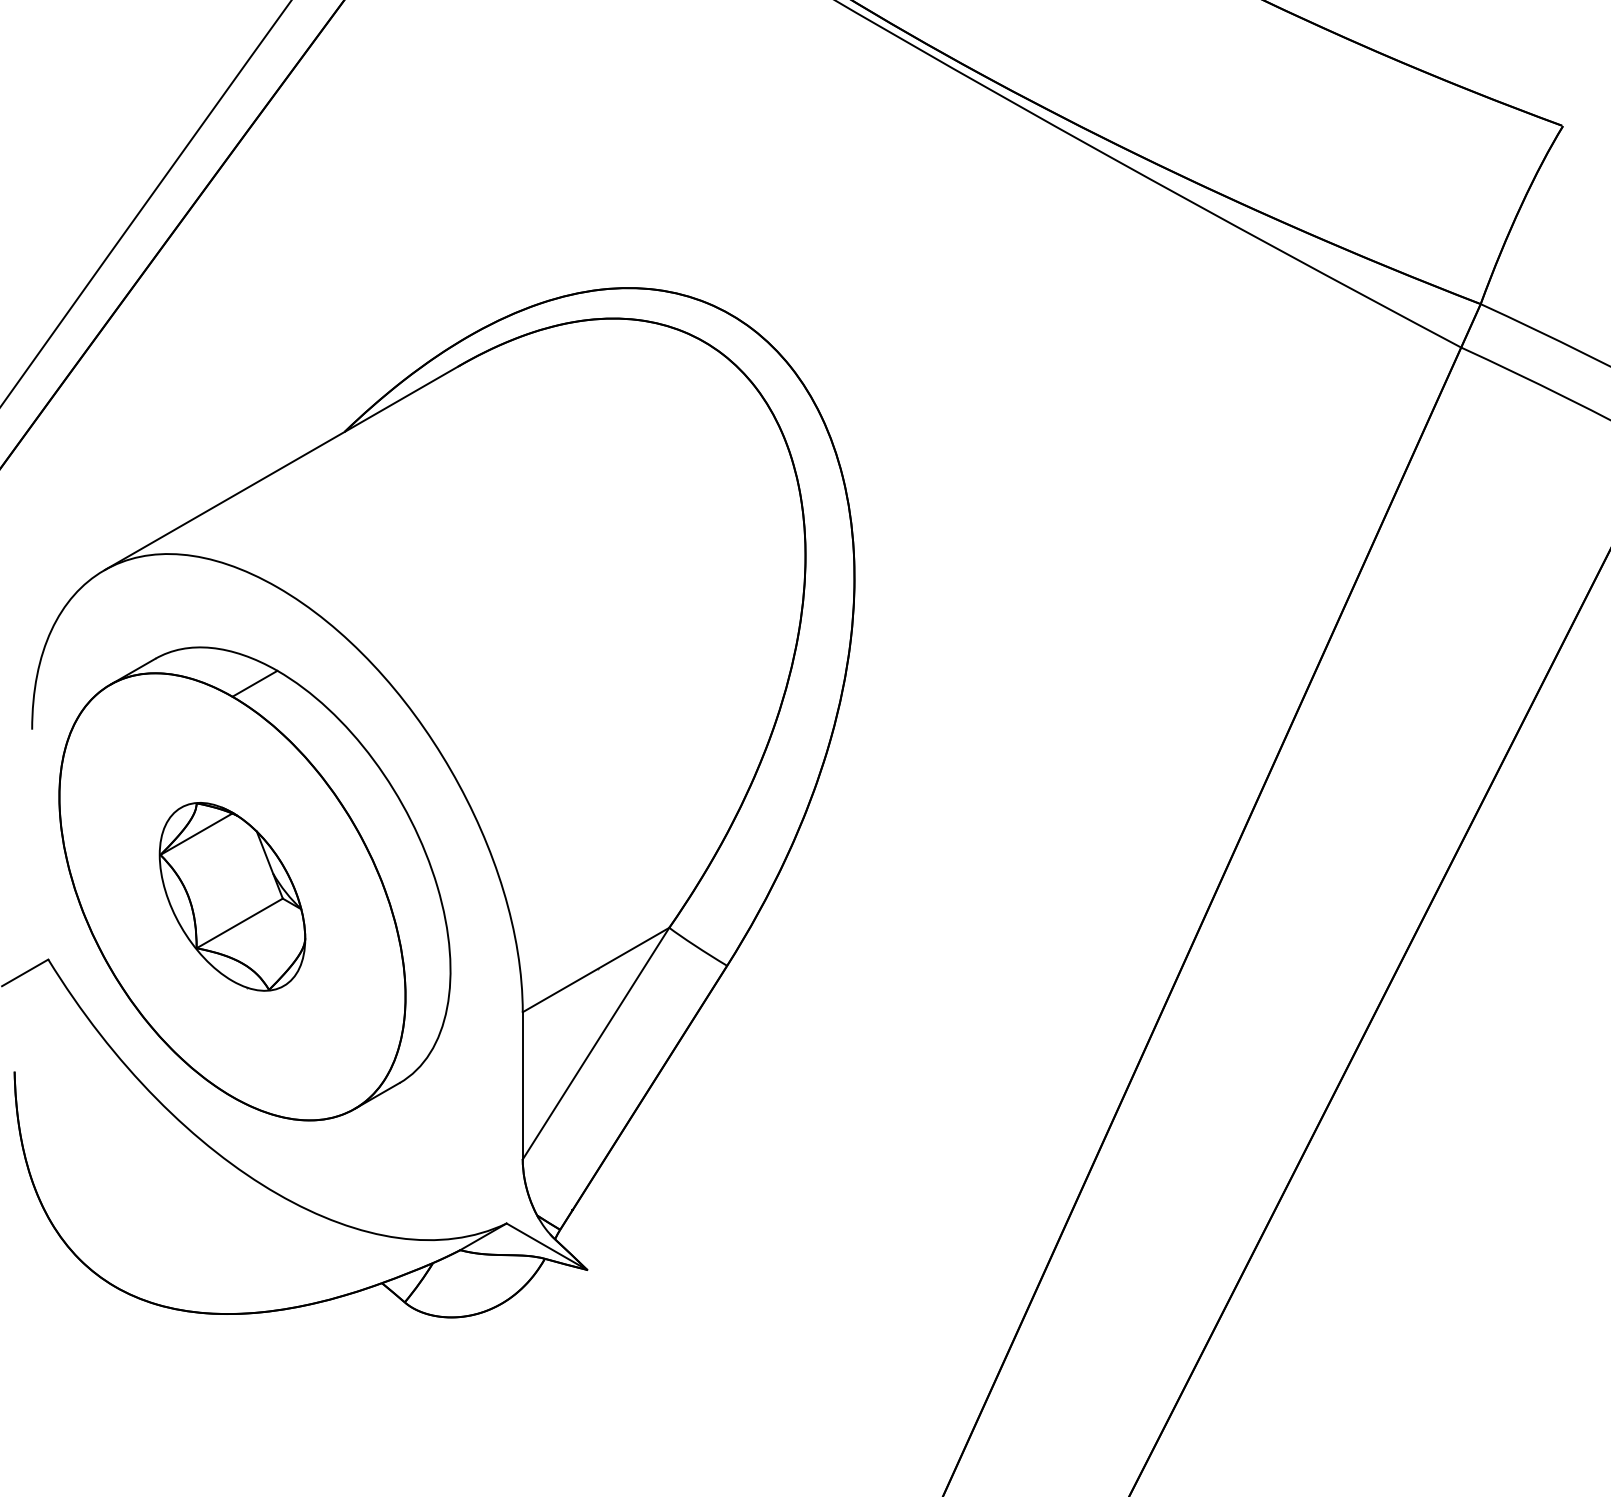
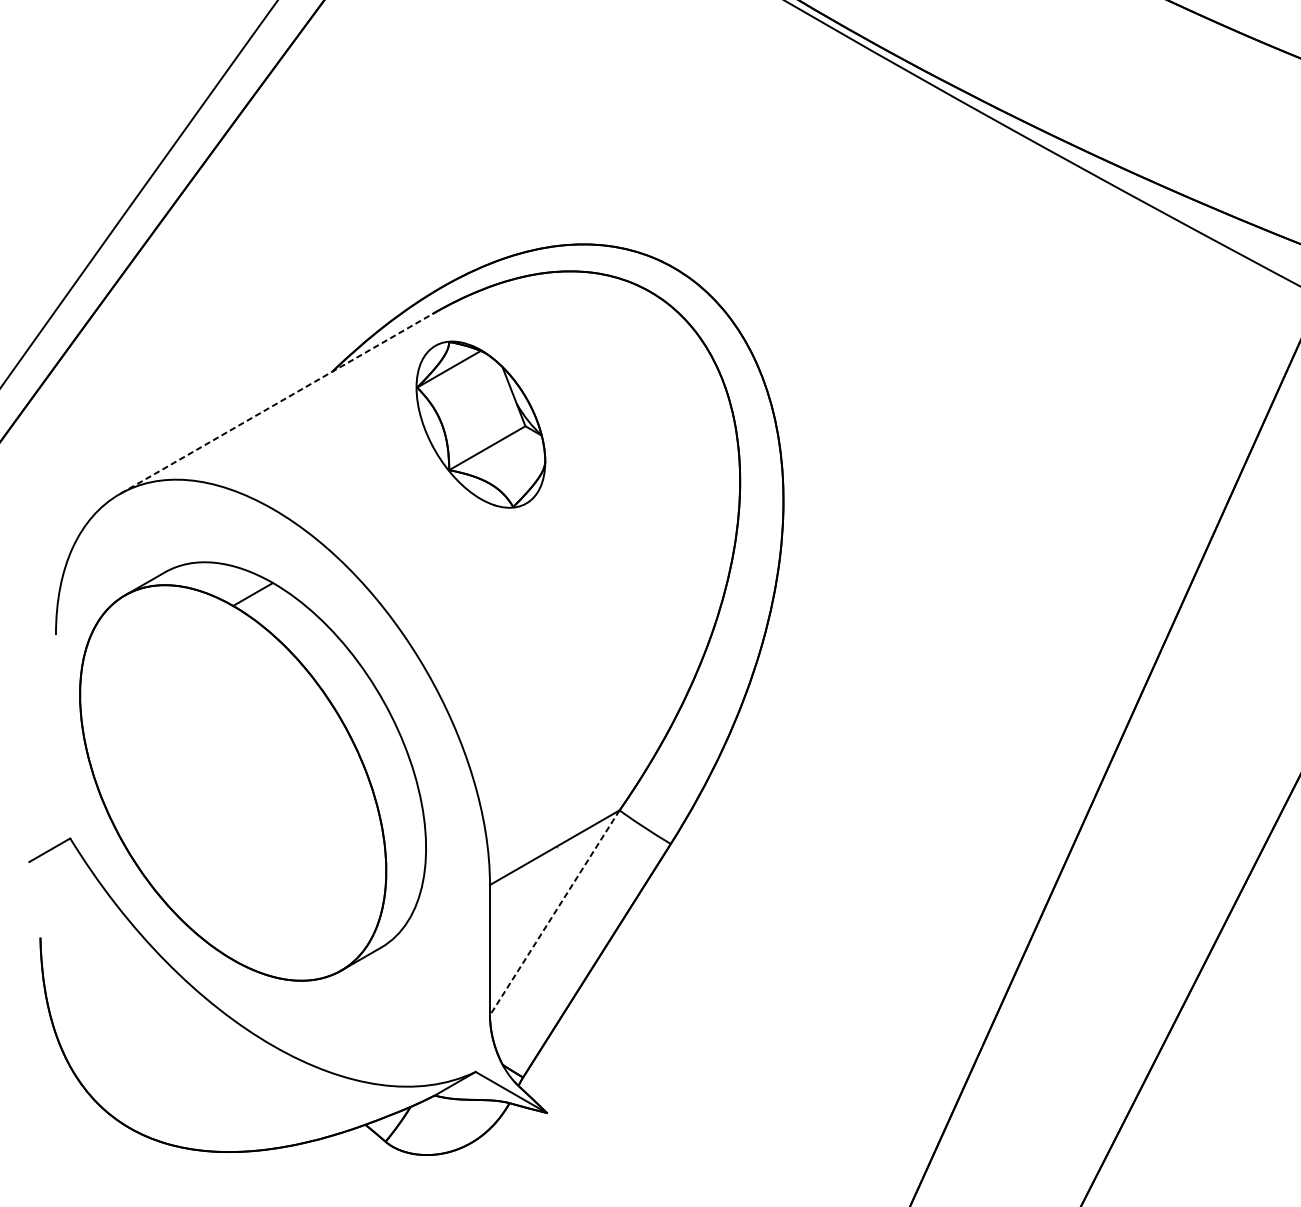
line: (282, 467) -> (277, 403), solid -> dashed
part: (232, 896) -> (480, 424), moved
line: (595, 1044) -> (554, 913), solid -> dashed

